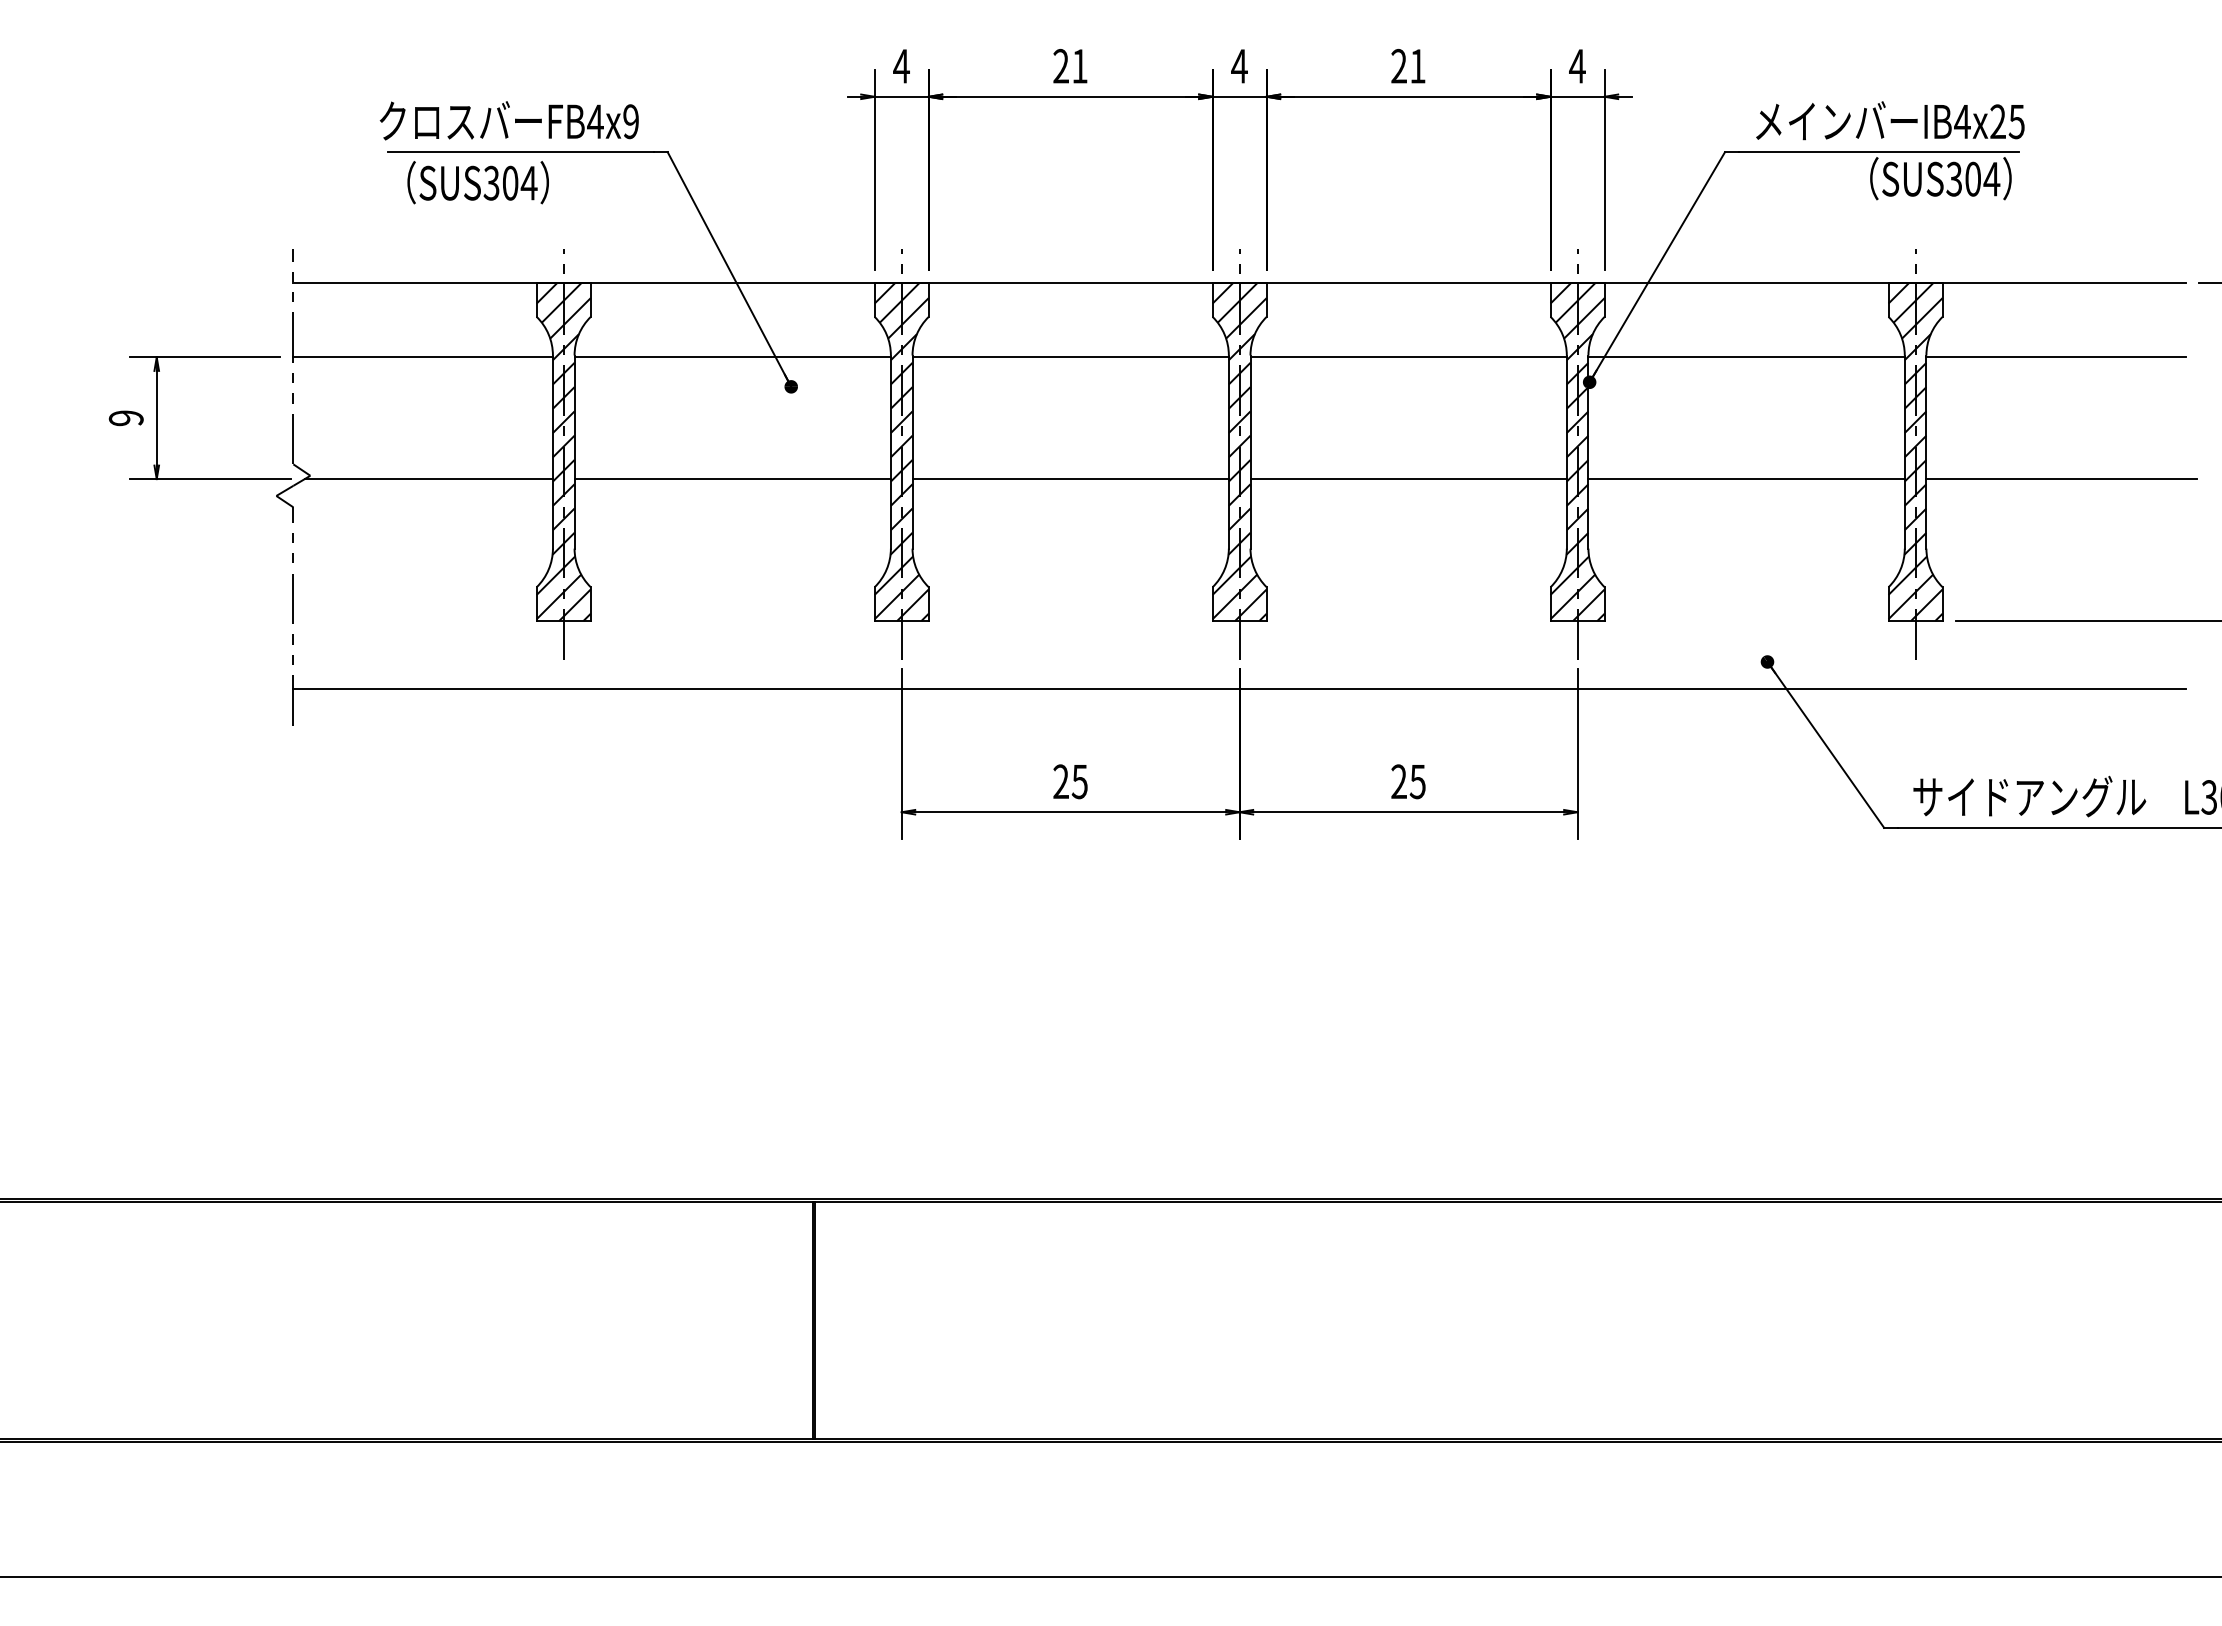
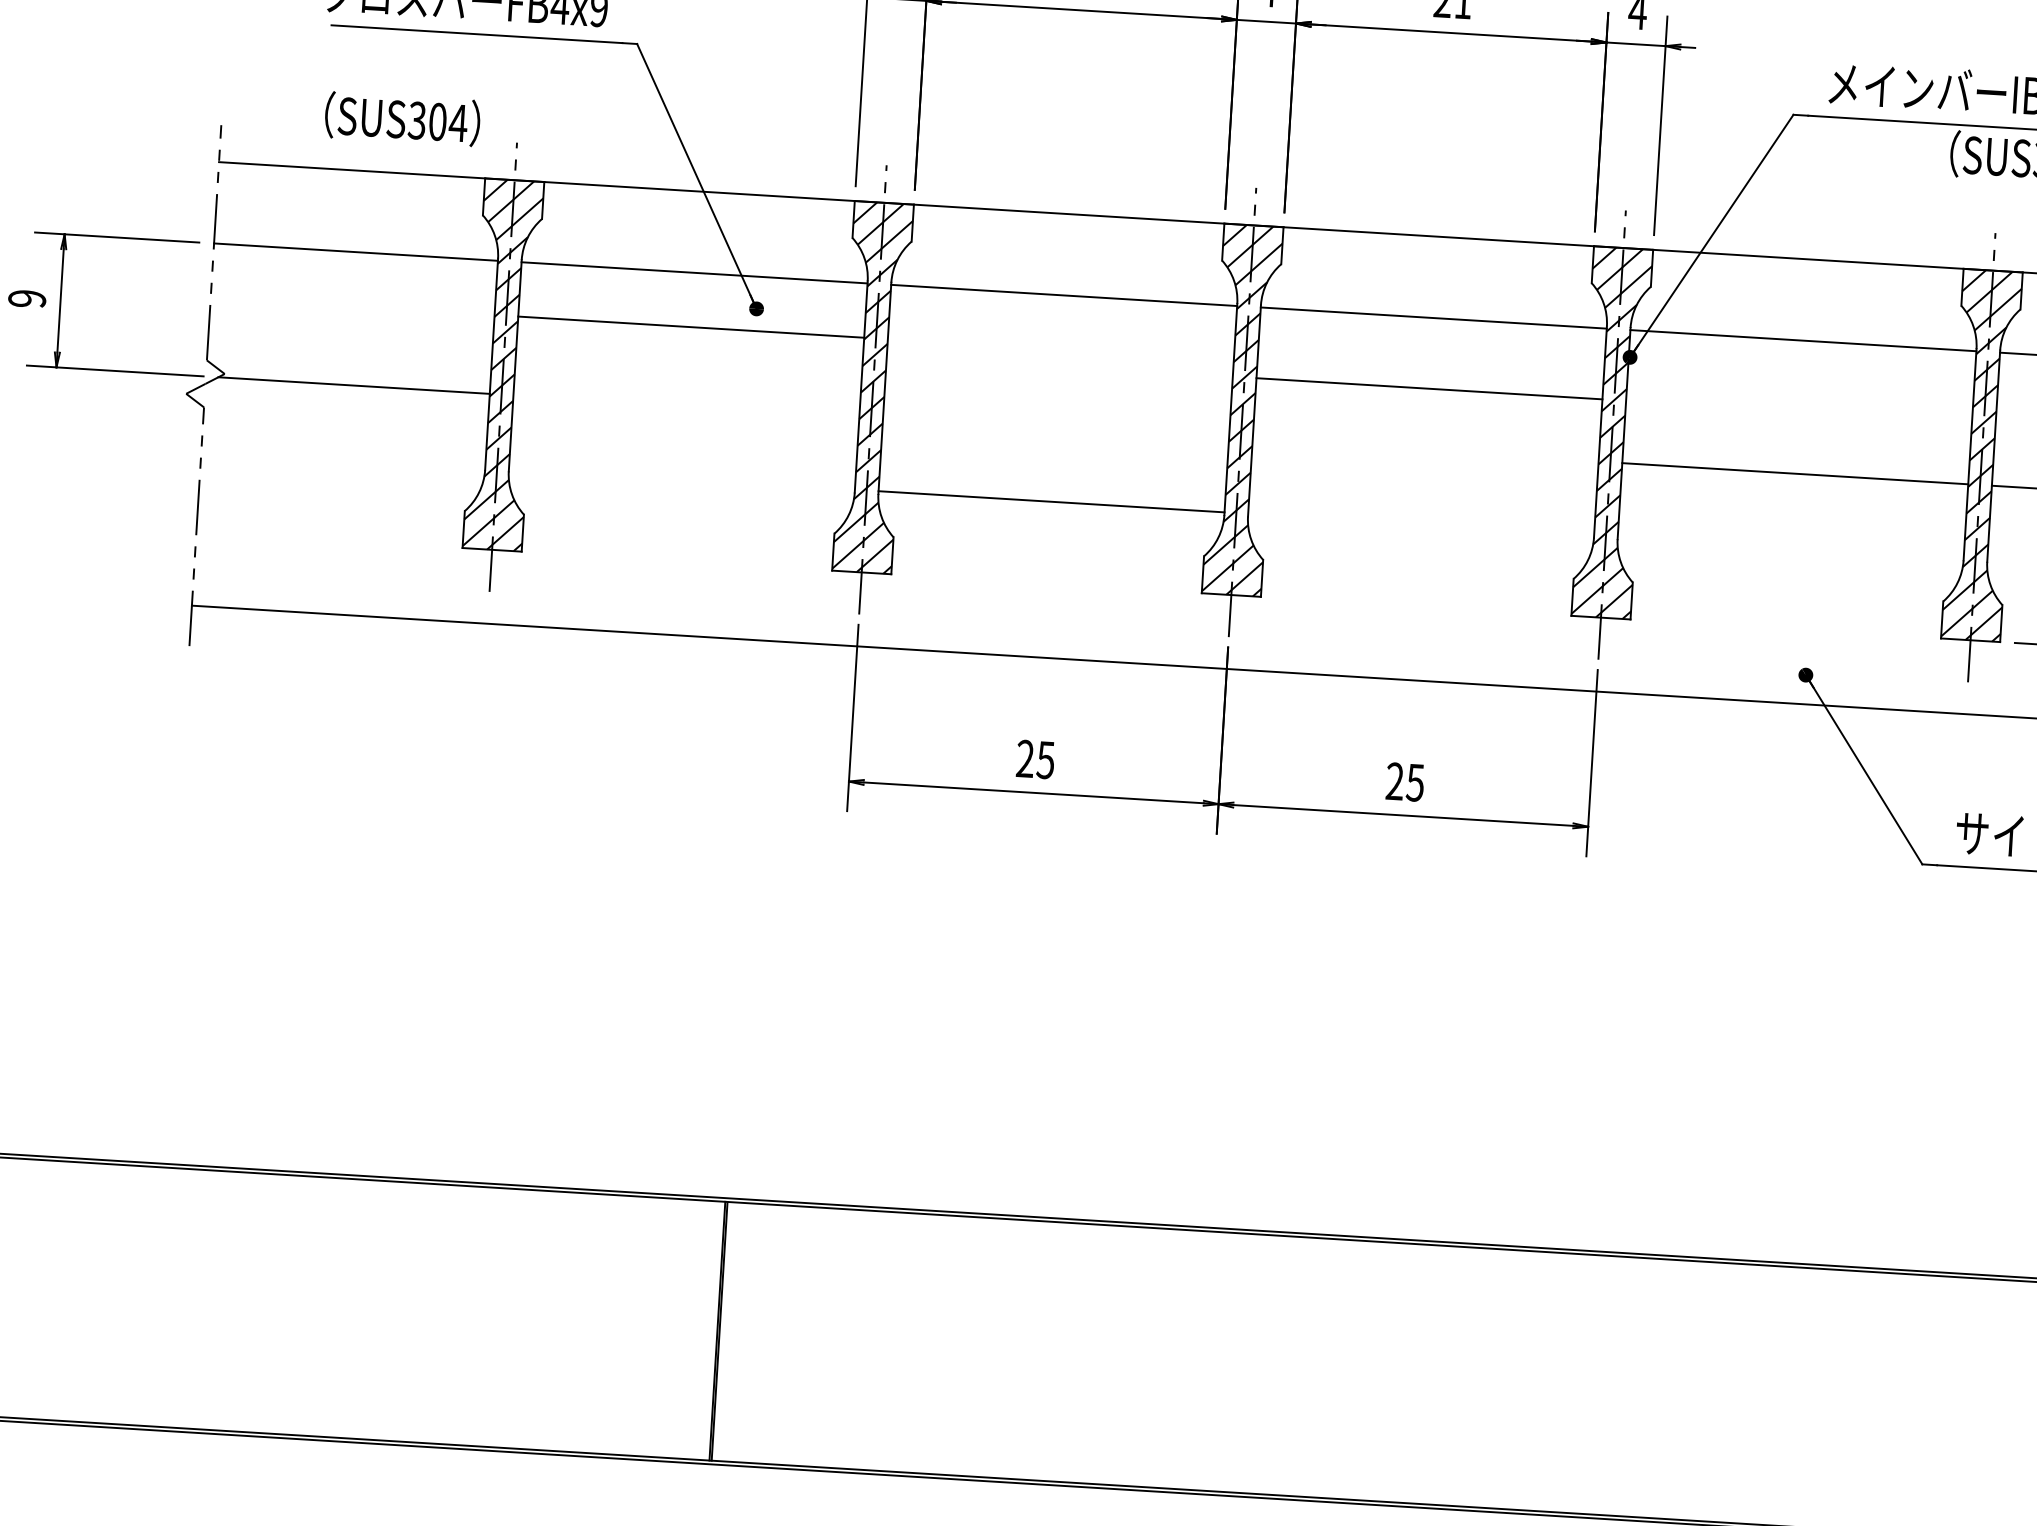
text: (477, 182) -> (401, 118), moved
line: (732, 479) -> (690, 327), moved
line: (1070, 479) -> (1051, 502), moved
line: (1408, 479) -> (1429, 389), moved

